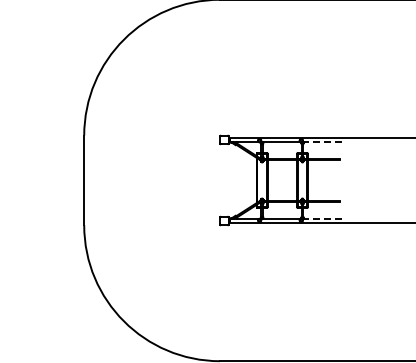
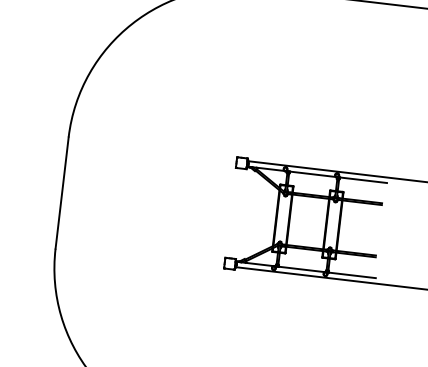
line: (321, 142) -> (361, 180), dashed -> solid
line: (321, 218) -> (350, 274), dashed -> solid

